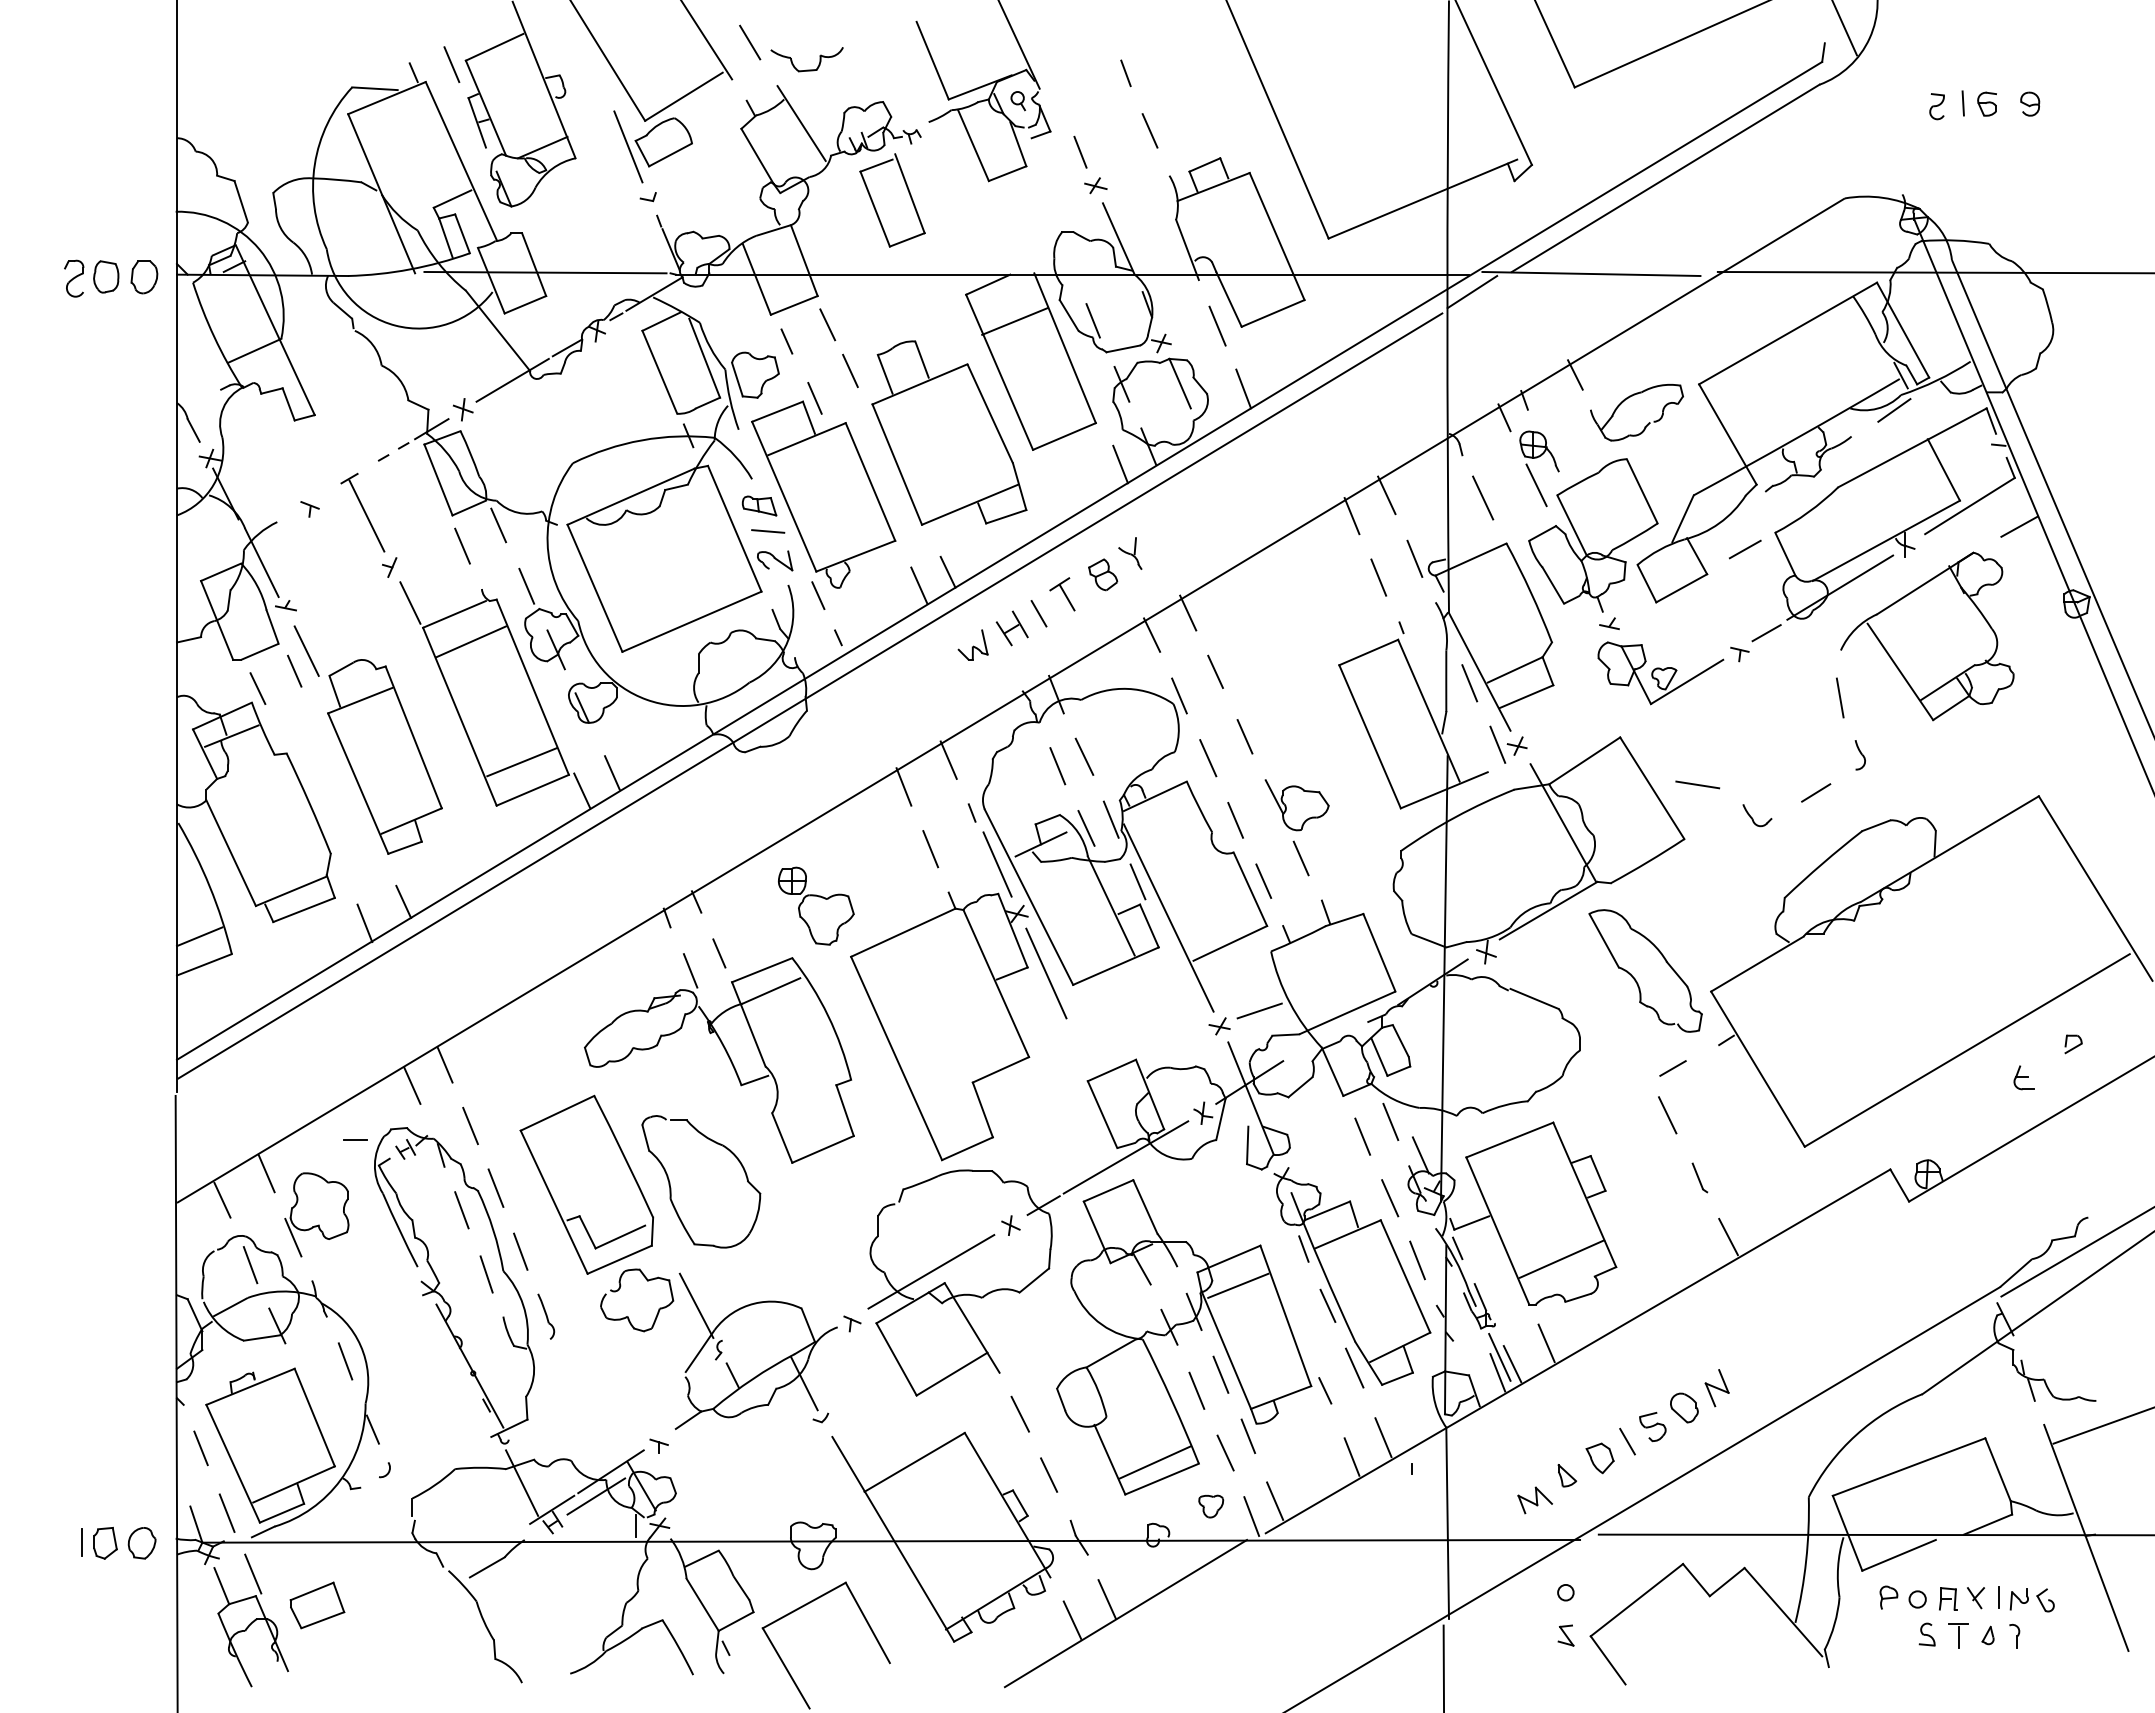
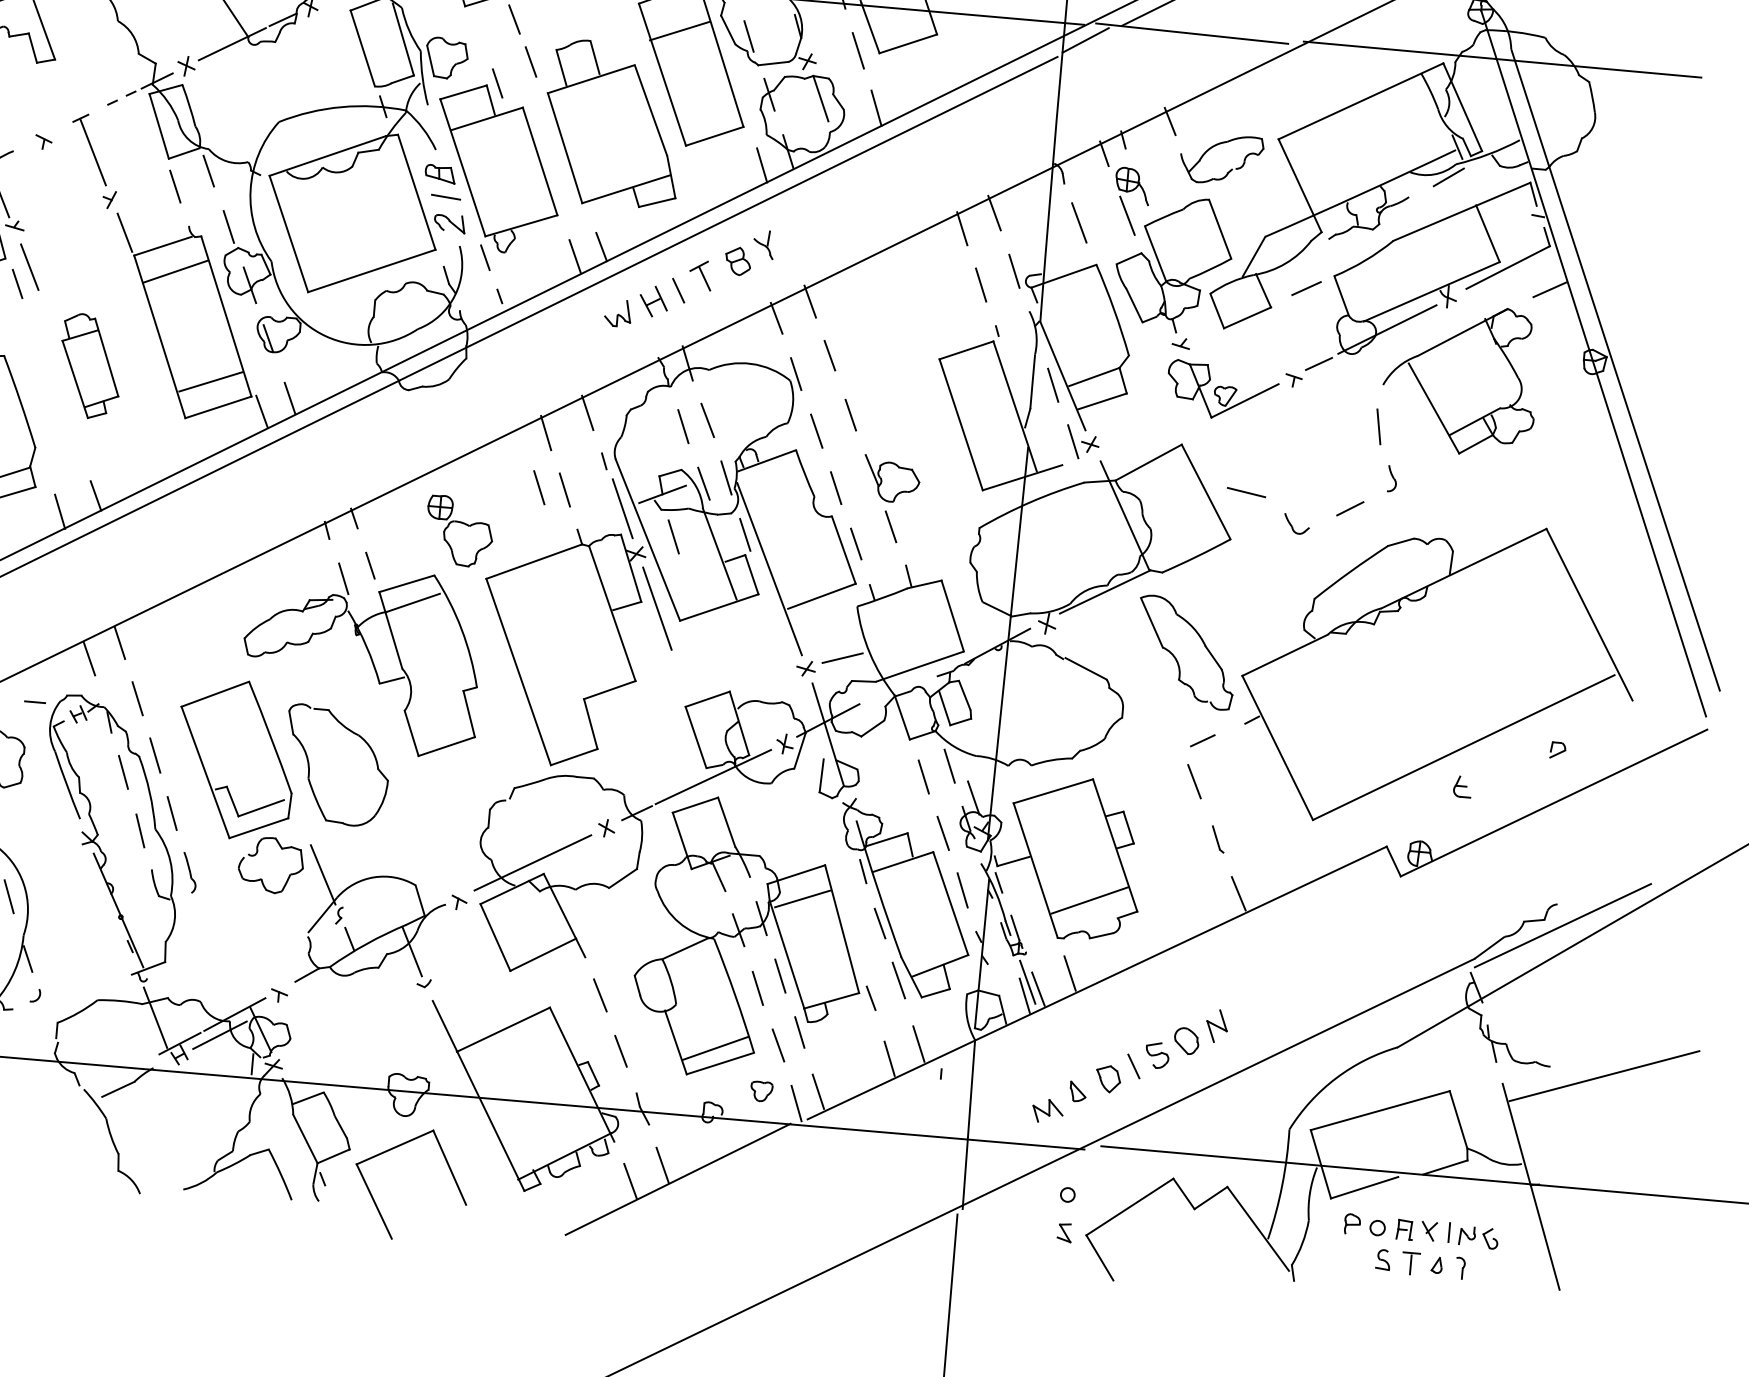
line: (786, 341) -> (476, 31), removed
part: (384, 756) -> (90, 366), size x0.6
line: (901, 849) -> (539, 488), added
line: (1057, 891) -> (673, 537), added
part: (2023, 1077) -> (1462, 786), moved

